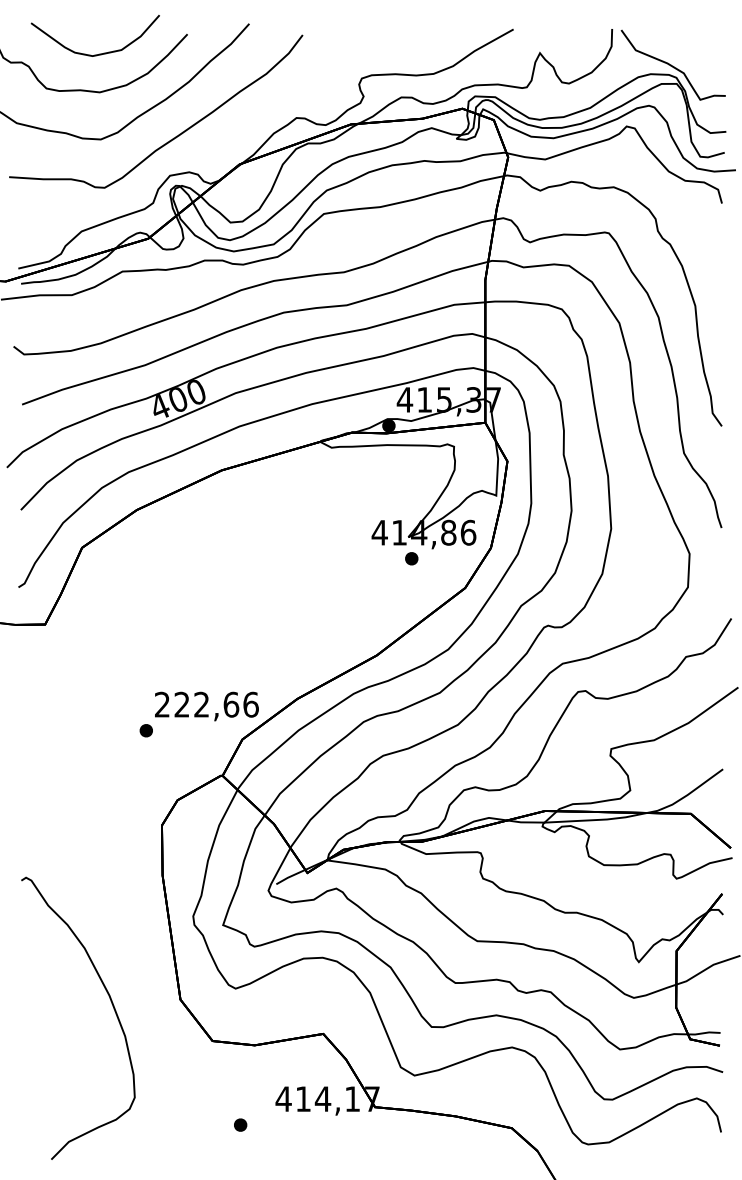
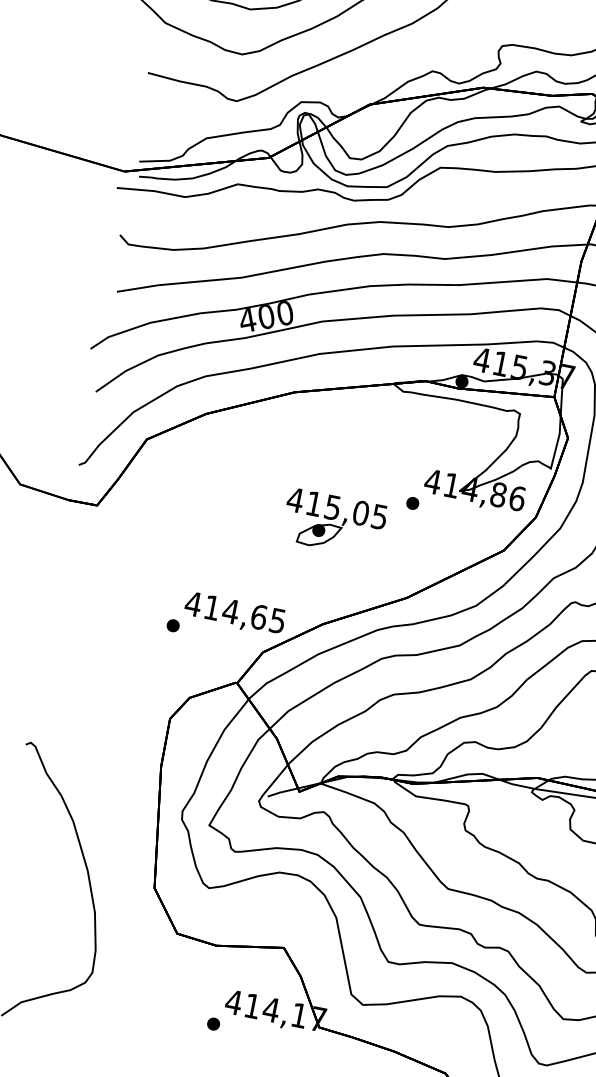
part: (411, 558) -> (412, 503), moved
part: (288, 594) -> (334, 523), added
text: (206, 704) -> (235, 612), 222,66 -> 414,65
part: (240, 1124) -> (213, 1023), moved

